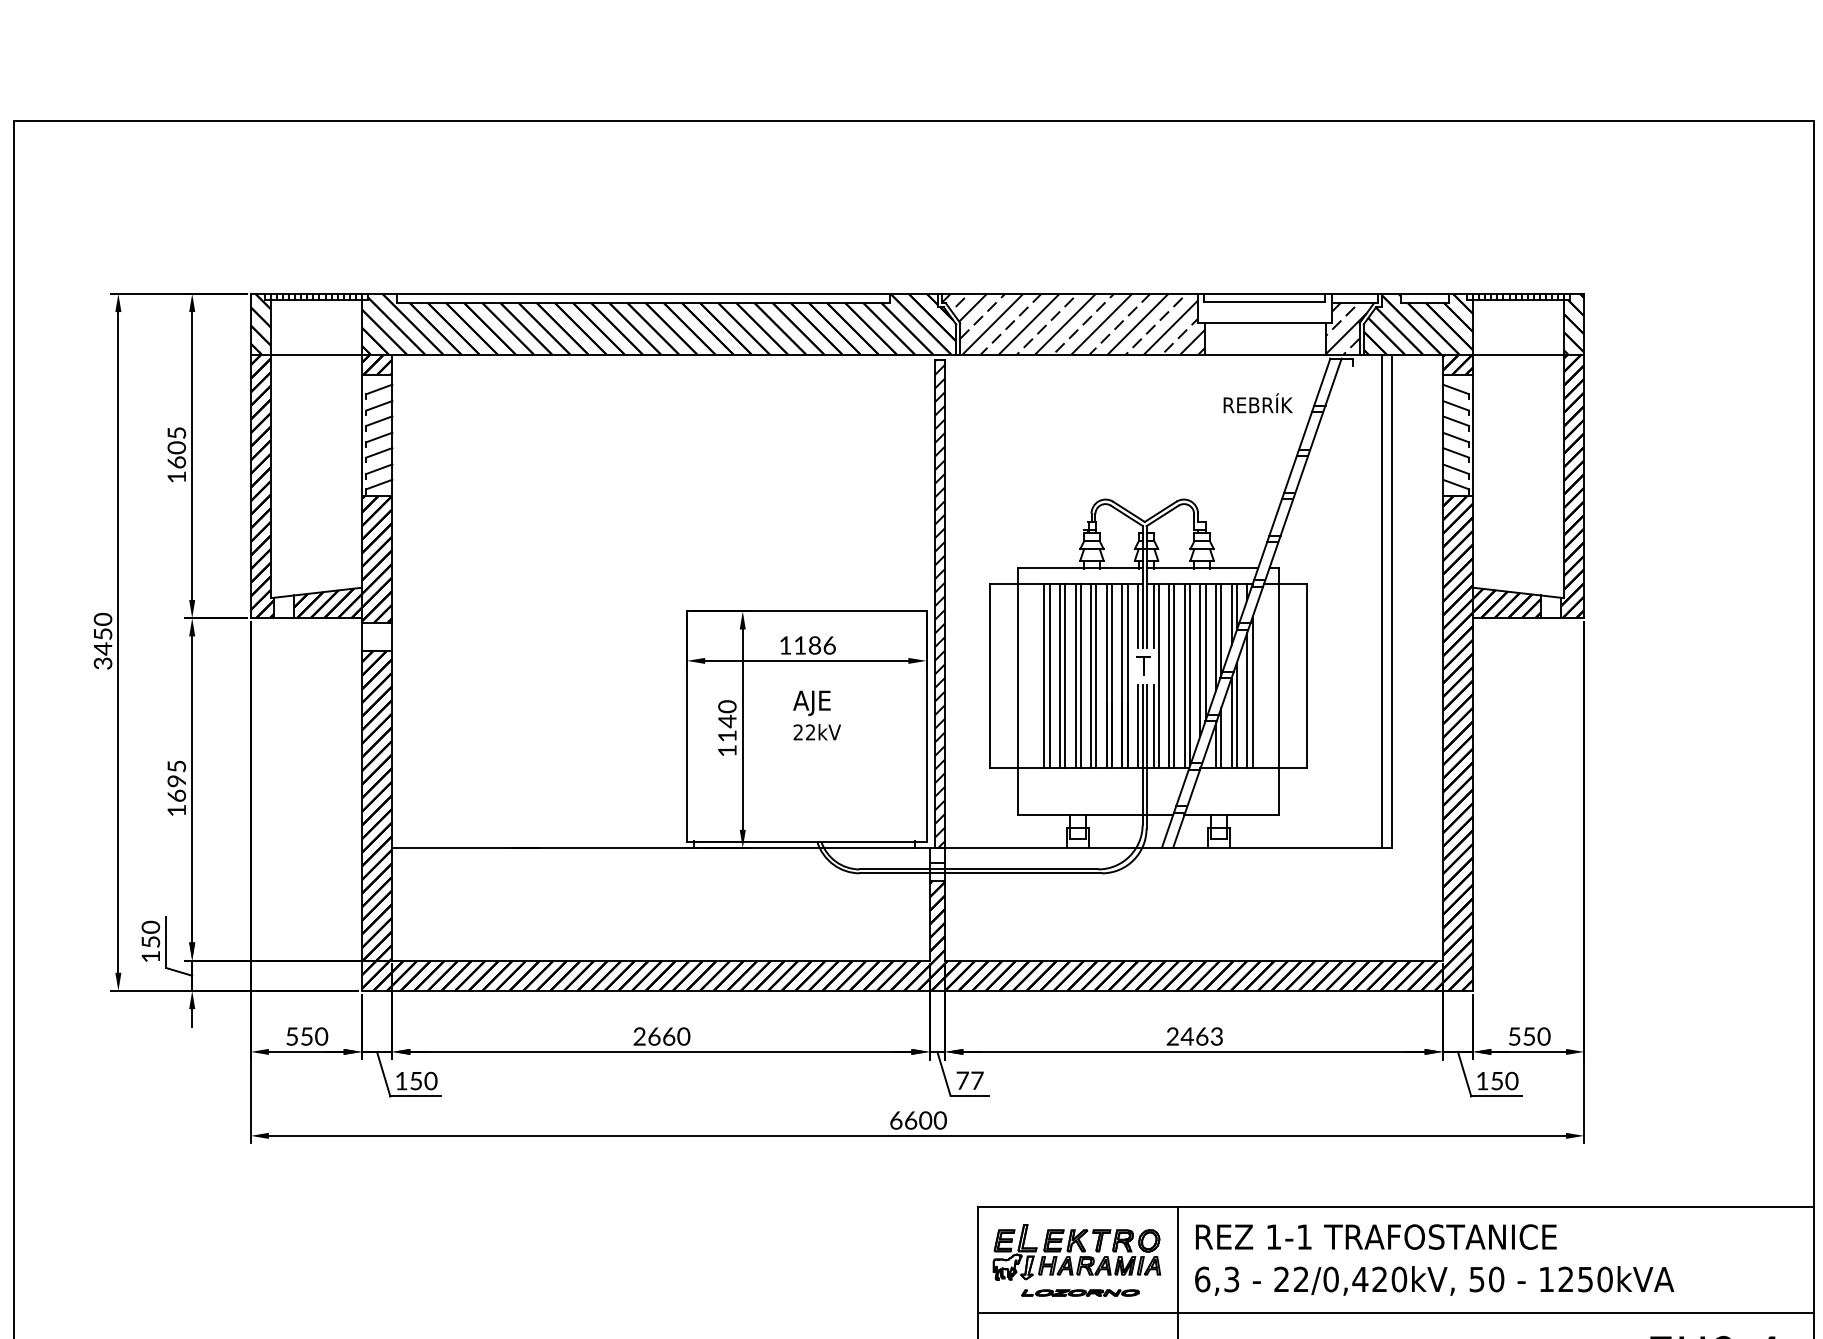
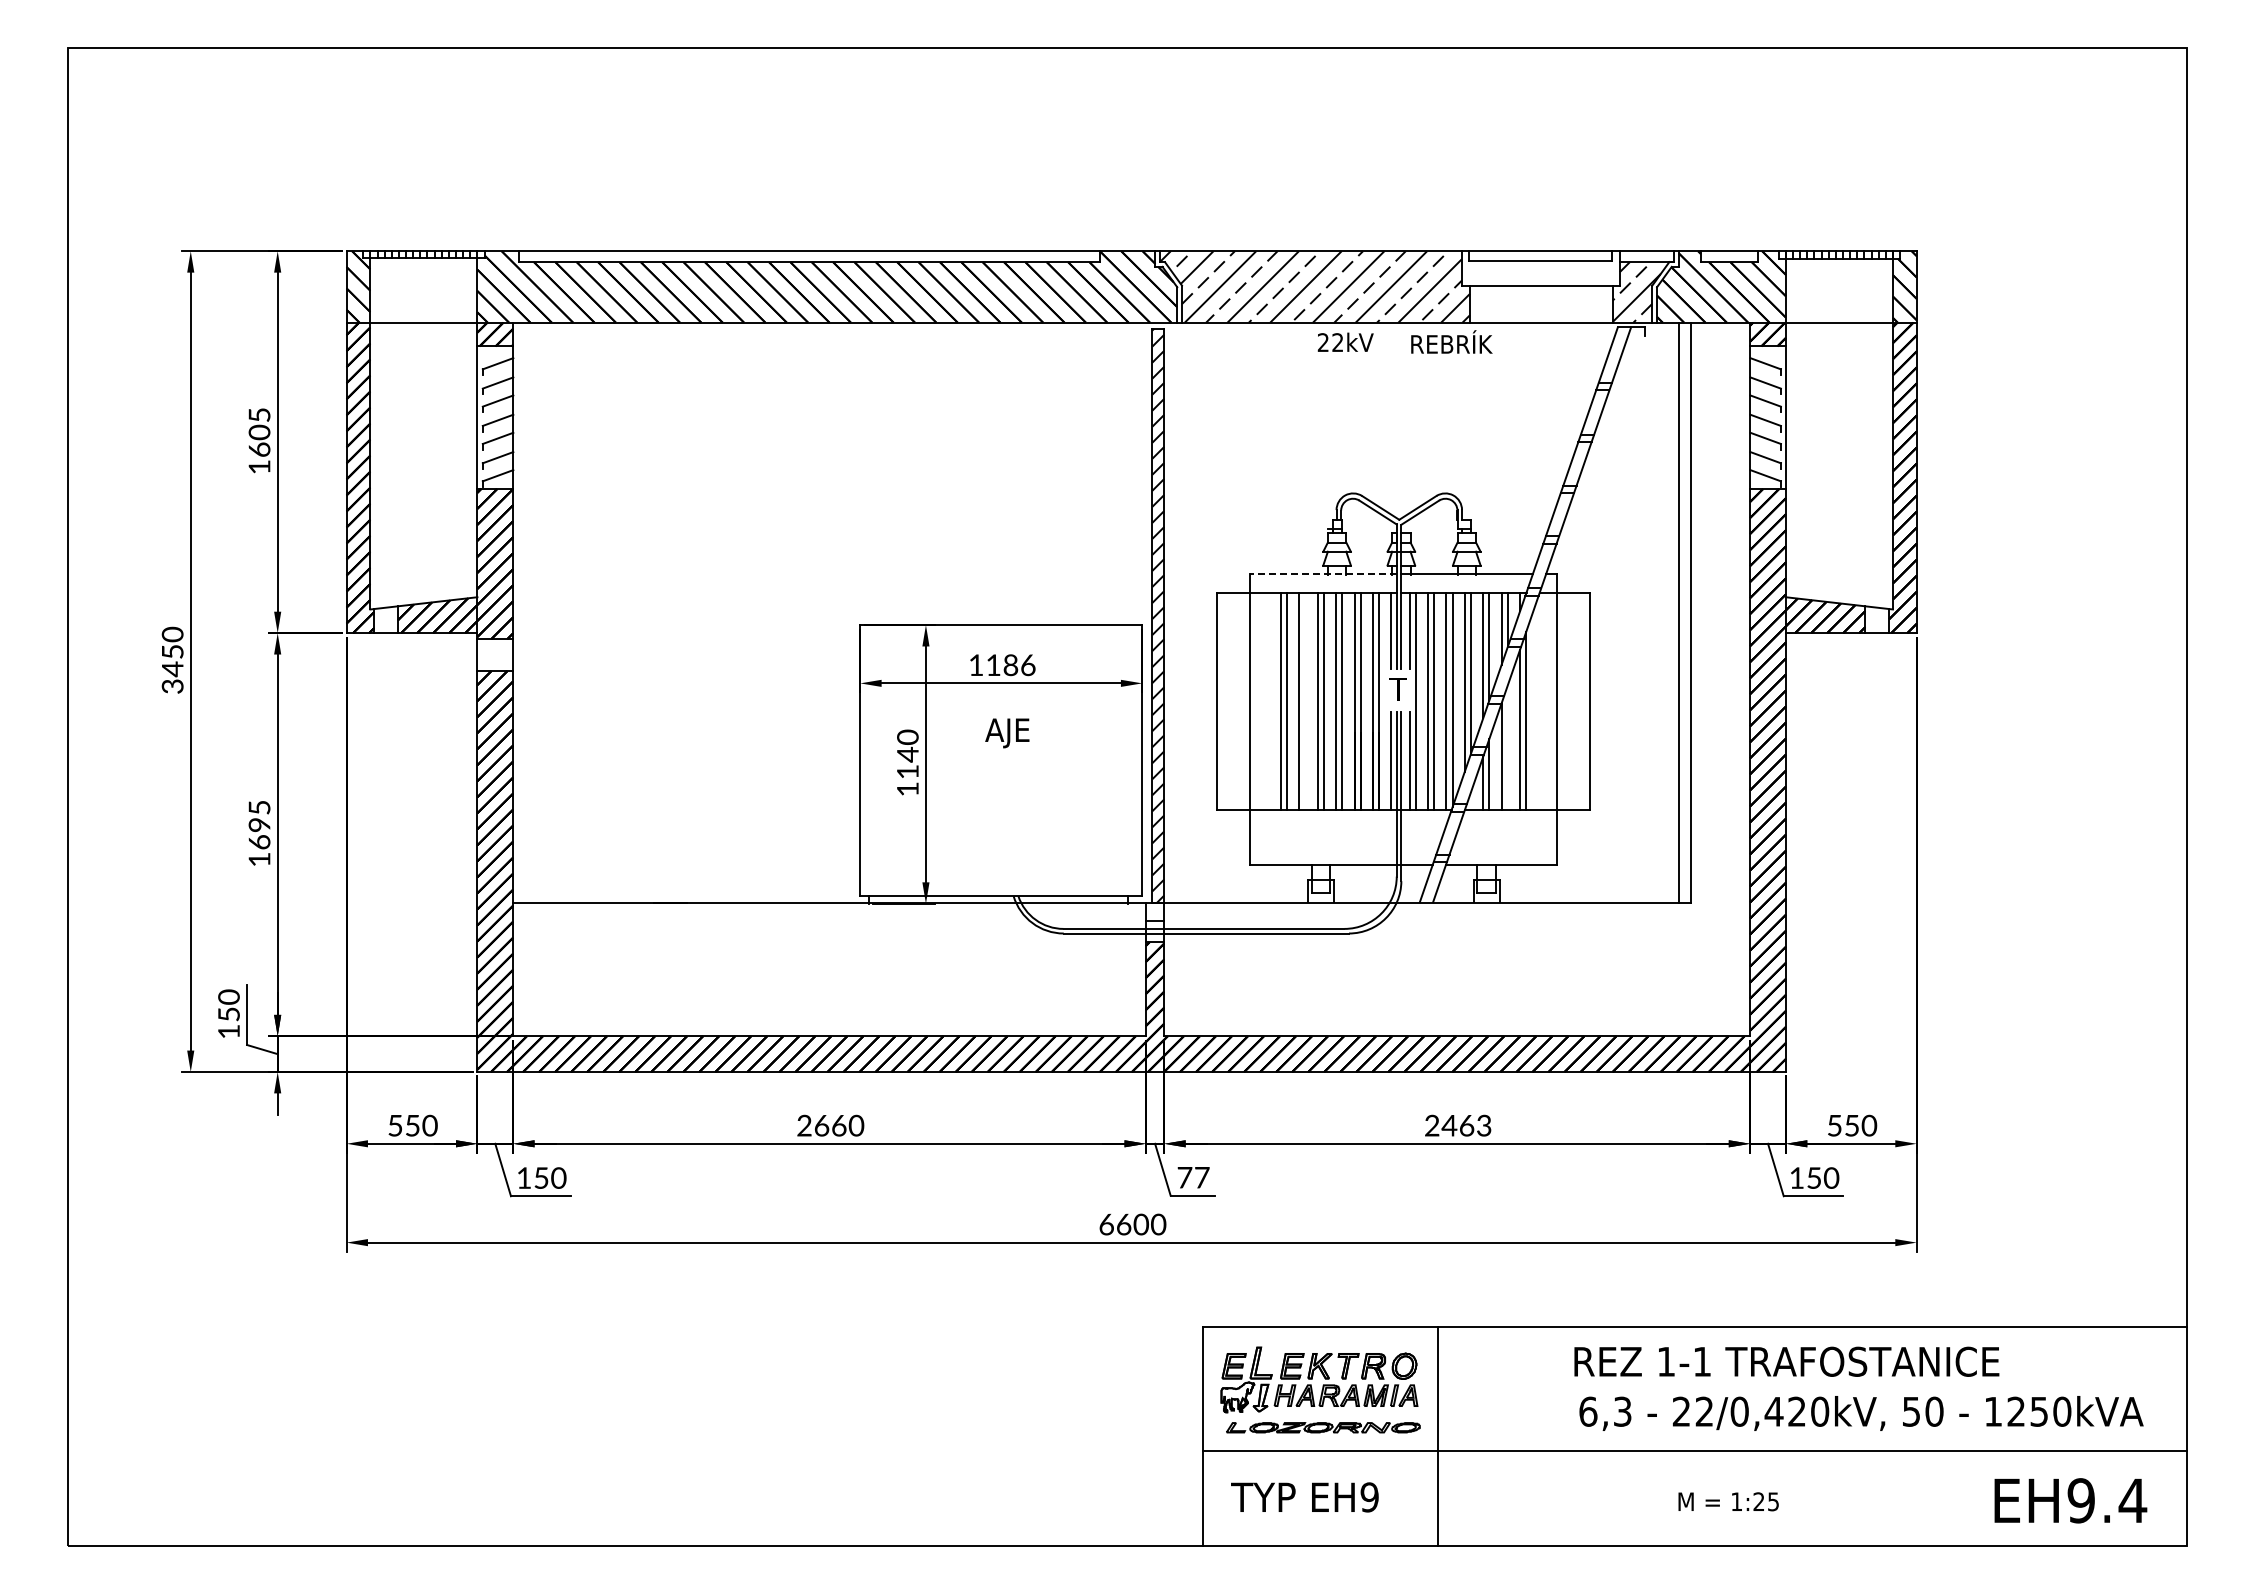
text: (1257, 402) -> (1451, 341), moved
line: (1080, 568) -> (1323, 574), solid -> dashed
line: (1065, 676) -> (1305, 701), removed
line: (1236, 715) -> (1507, 747), removed
text: (817, 731) -> (1345, 341), moved
text: (1375, 1236) -> (1786, 1361), moved
text: (1434, 1280) -> (1861, 1413), moved
part: (1080, 1292) -> (1323, 1427), size x1.4

